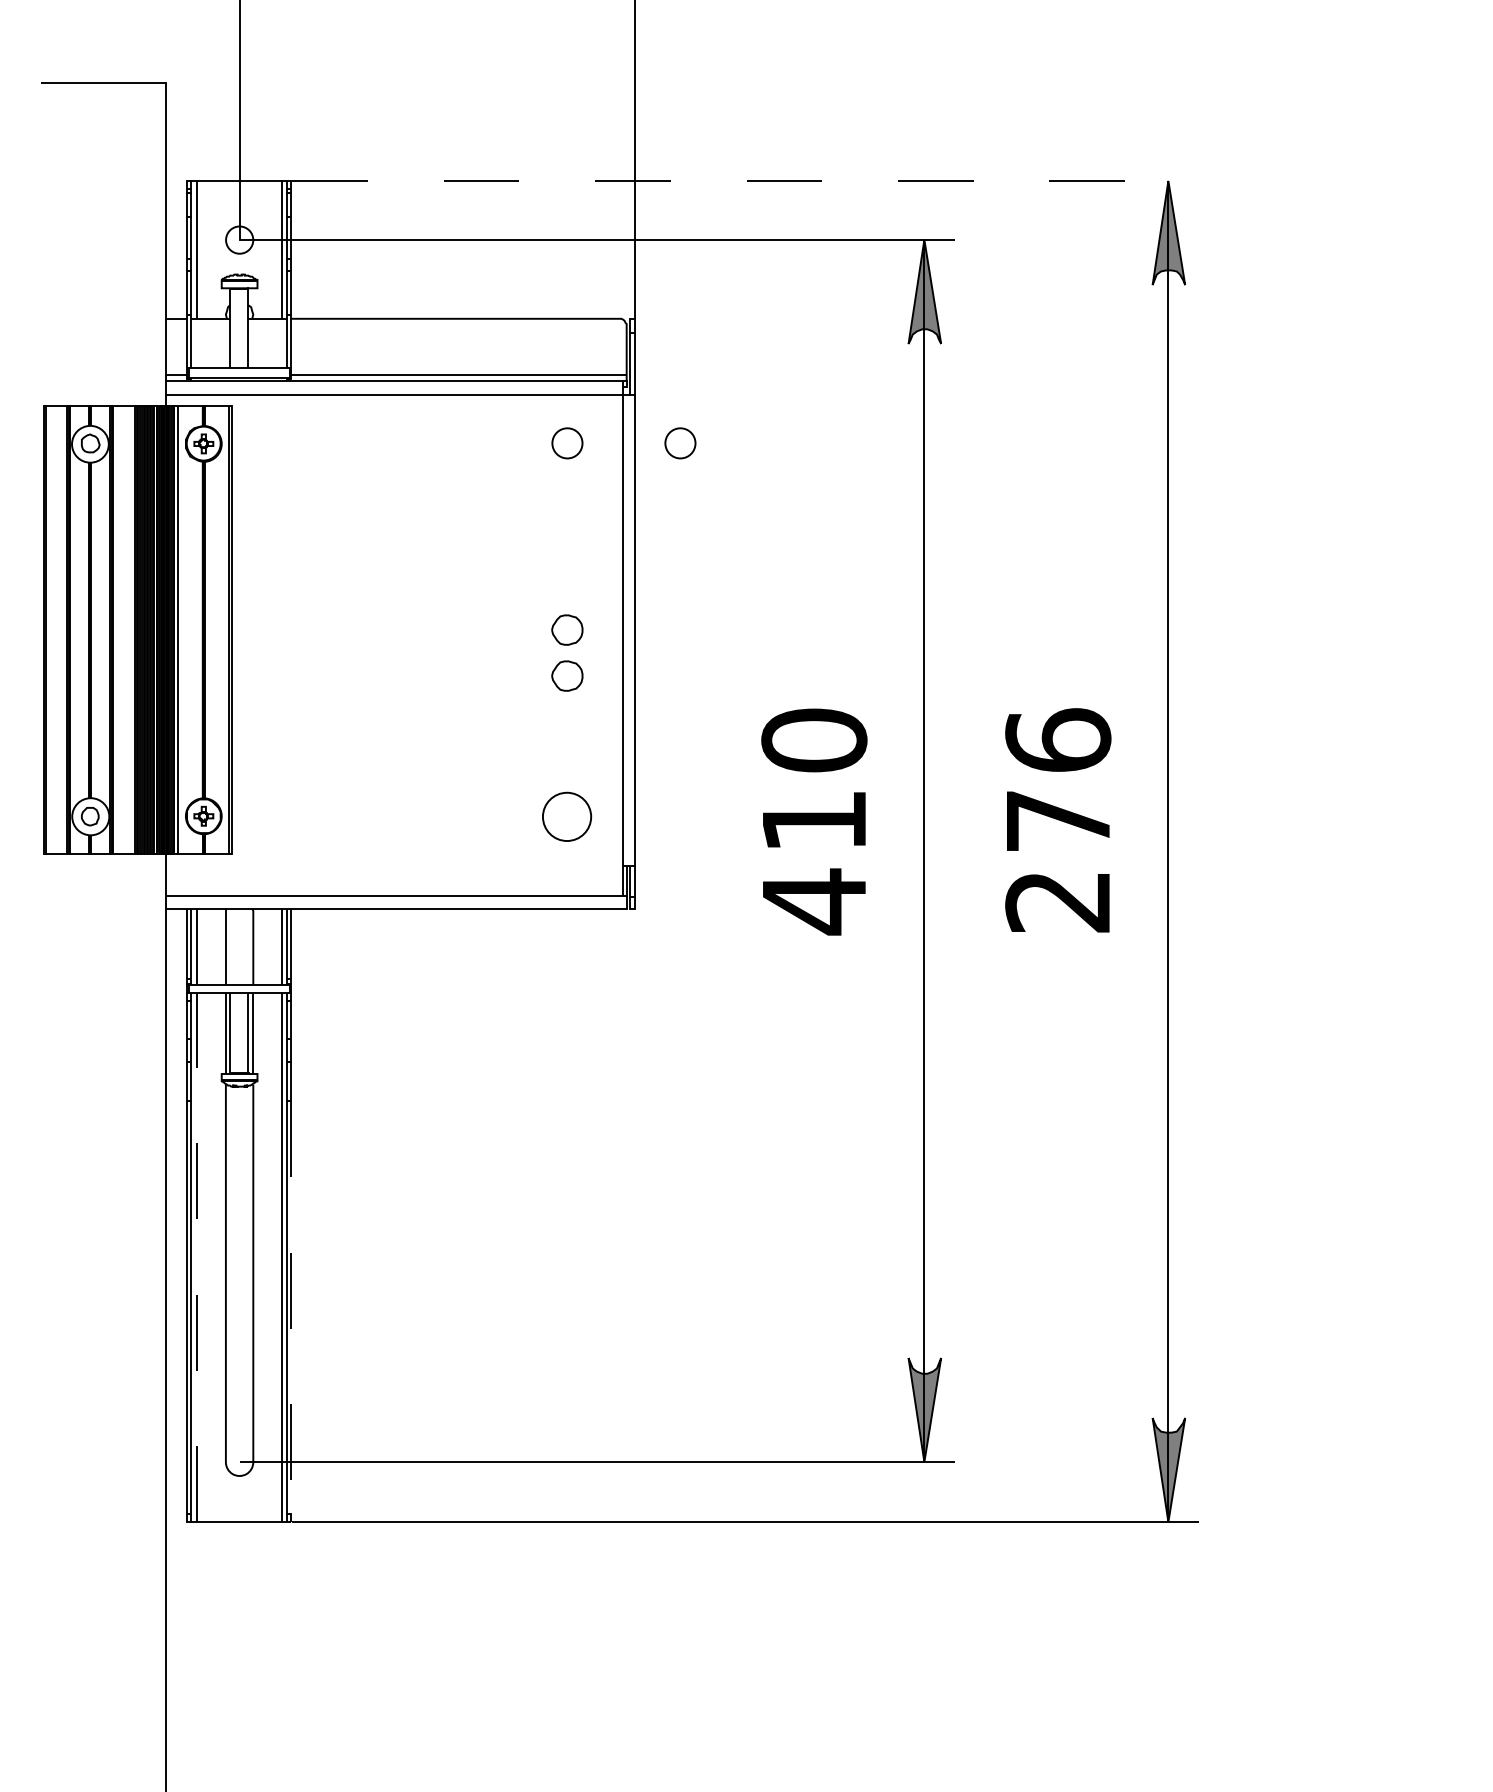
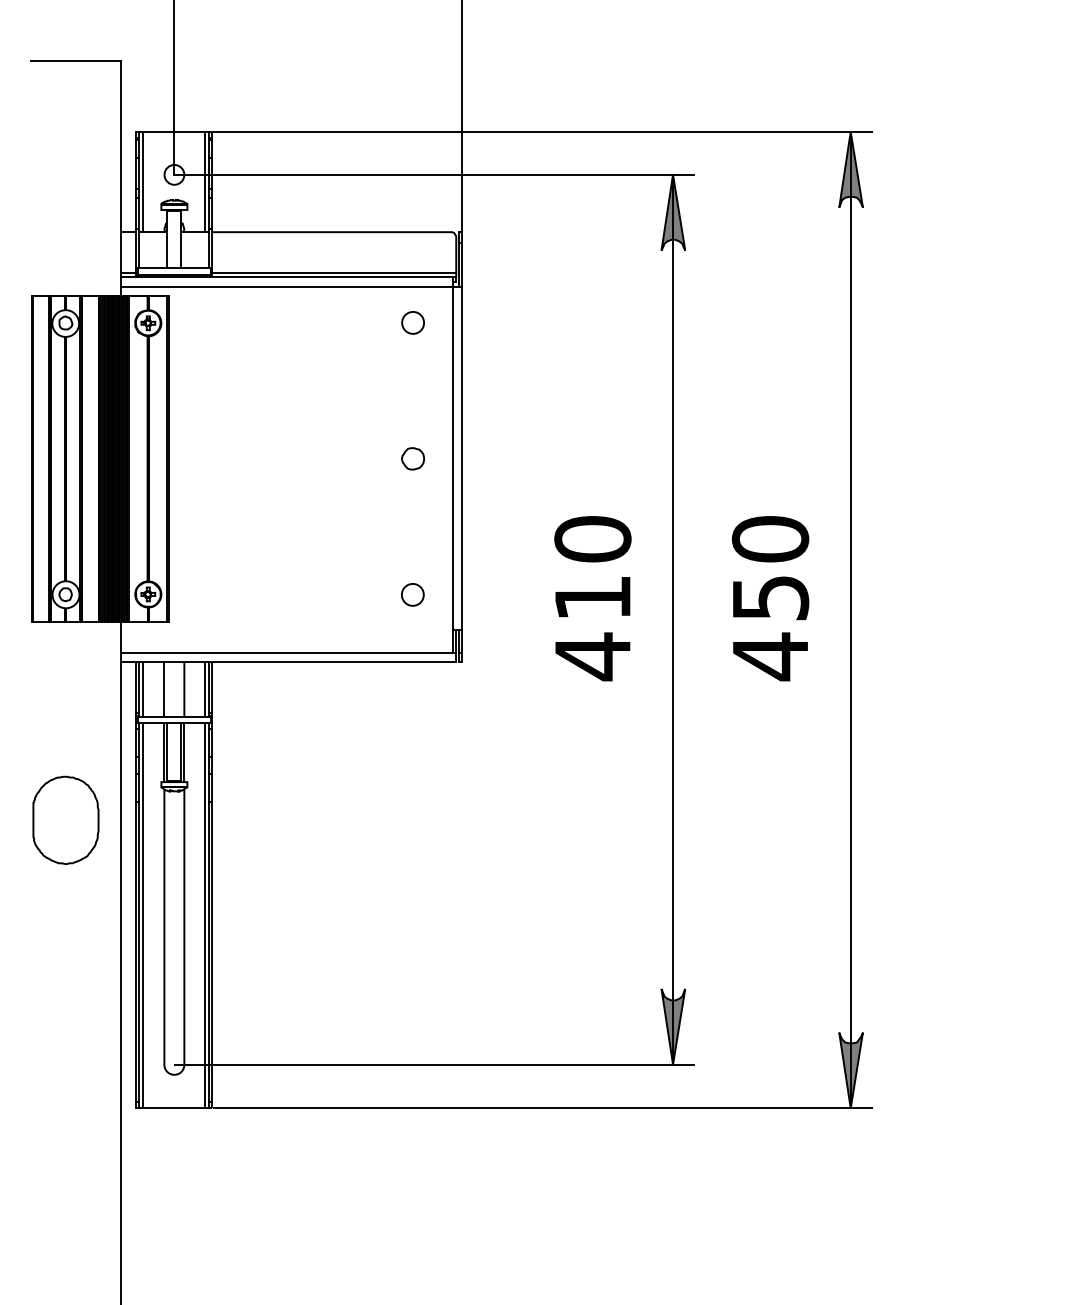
line: (746, 180) -> (543, 131), dashed -> solid
circle: (680, 443) -> (495, 322), removed
part: (567, 675) -> (413, 491), removed
circle: (567, 816) -> (413, 594), size x0.62
text: (1058, 821) -> (770, 598), 276 -> 450
part: (90, 1126) -> (65, 820), added
line: (196, 1257) -> (142, 915), dashed -> solid
line: (291, 1307) -> (212, 952), dashed -> solid

